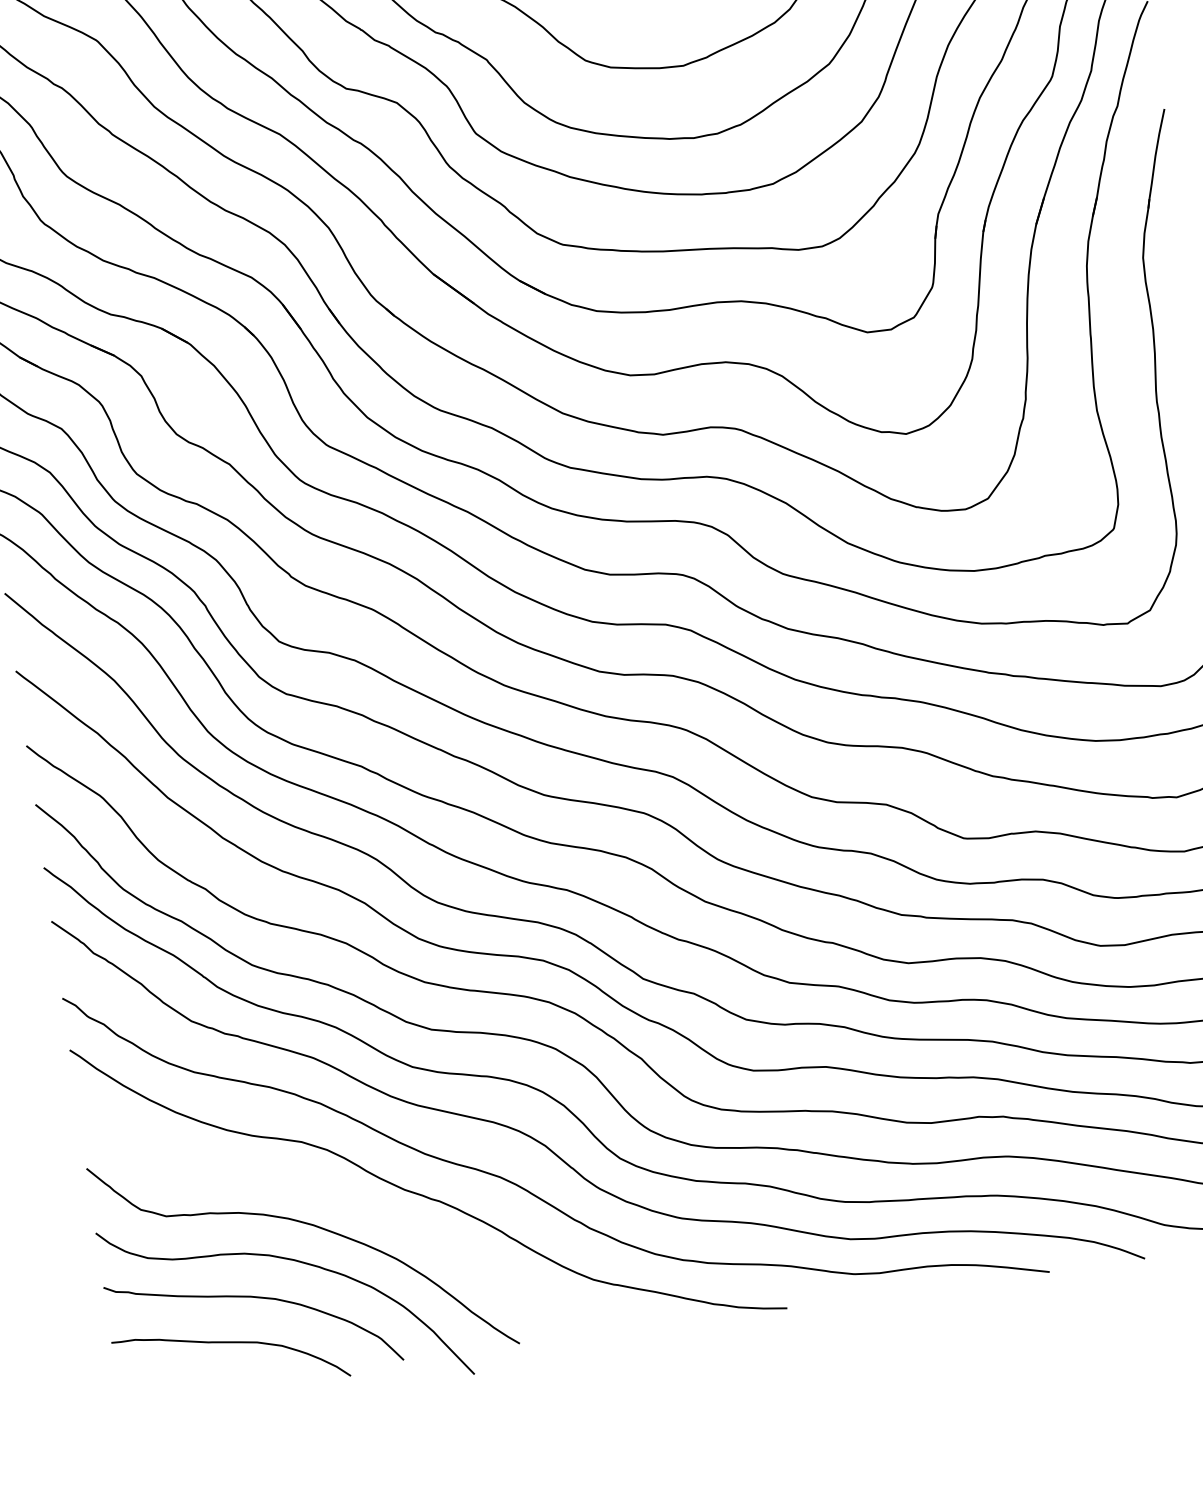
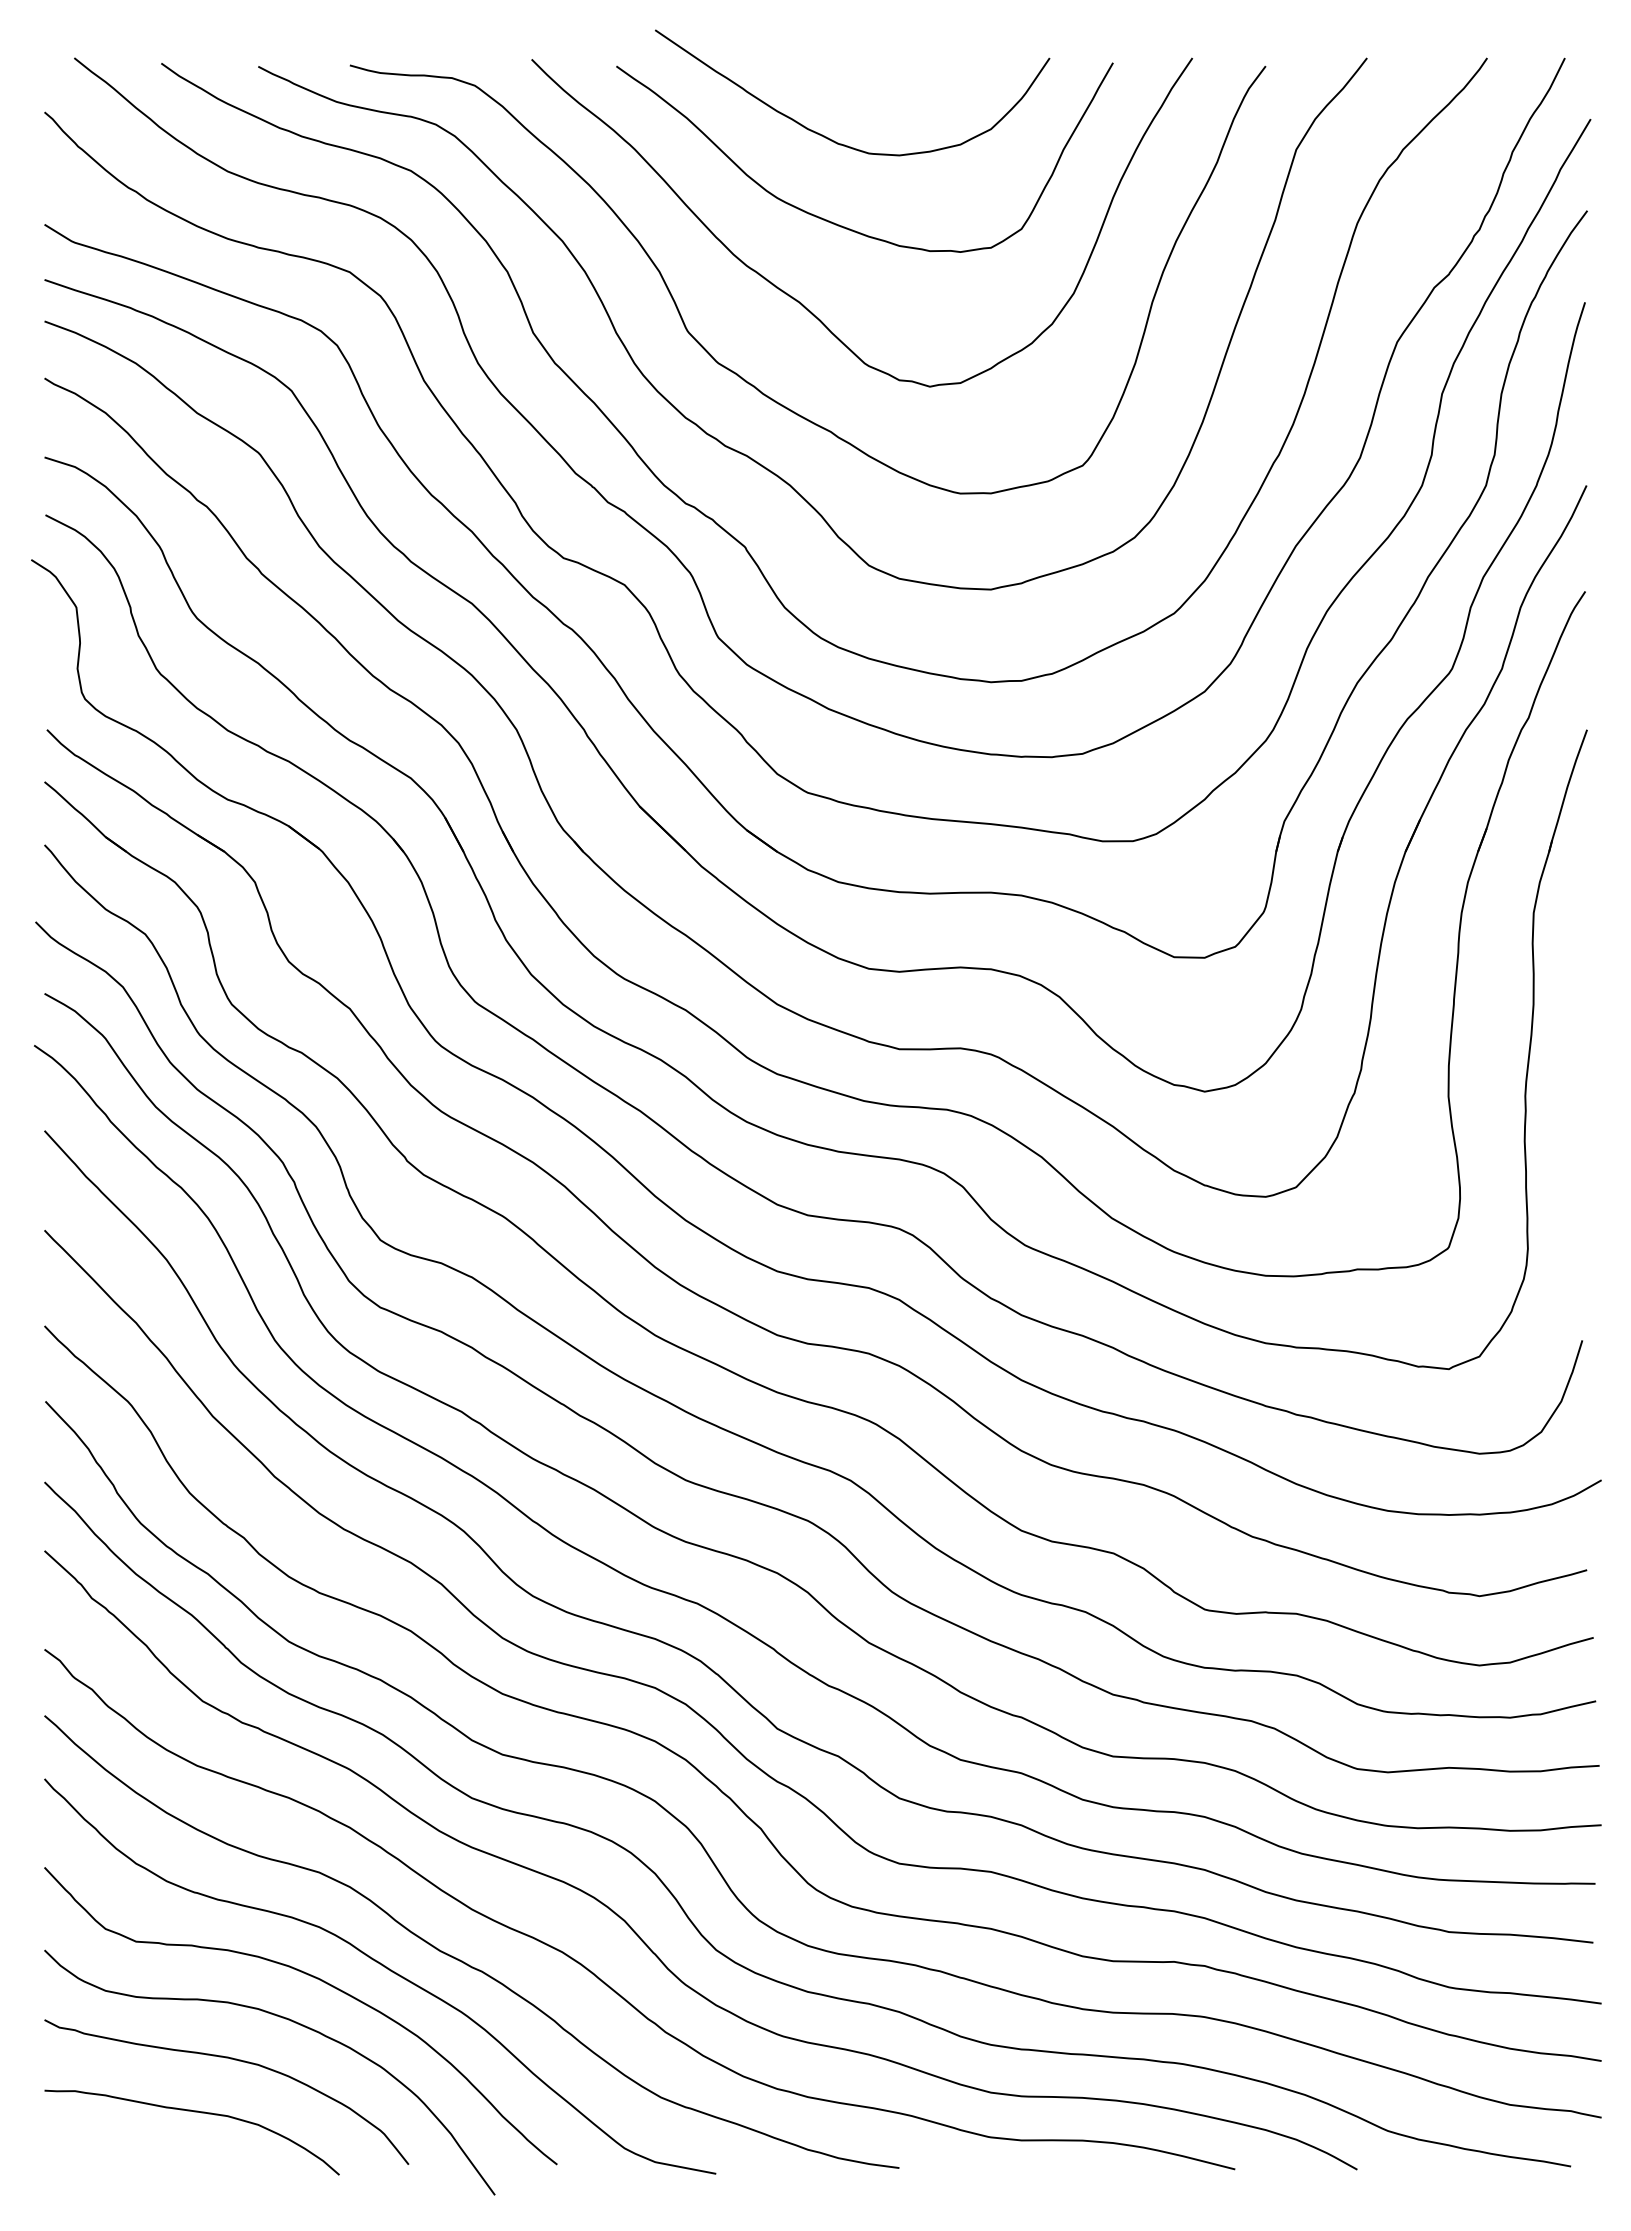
curve: (363, 1209) -> (385, 1968), added

